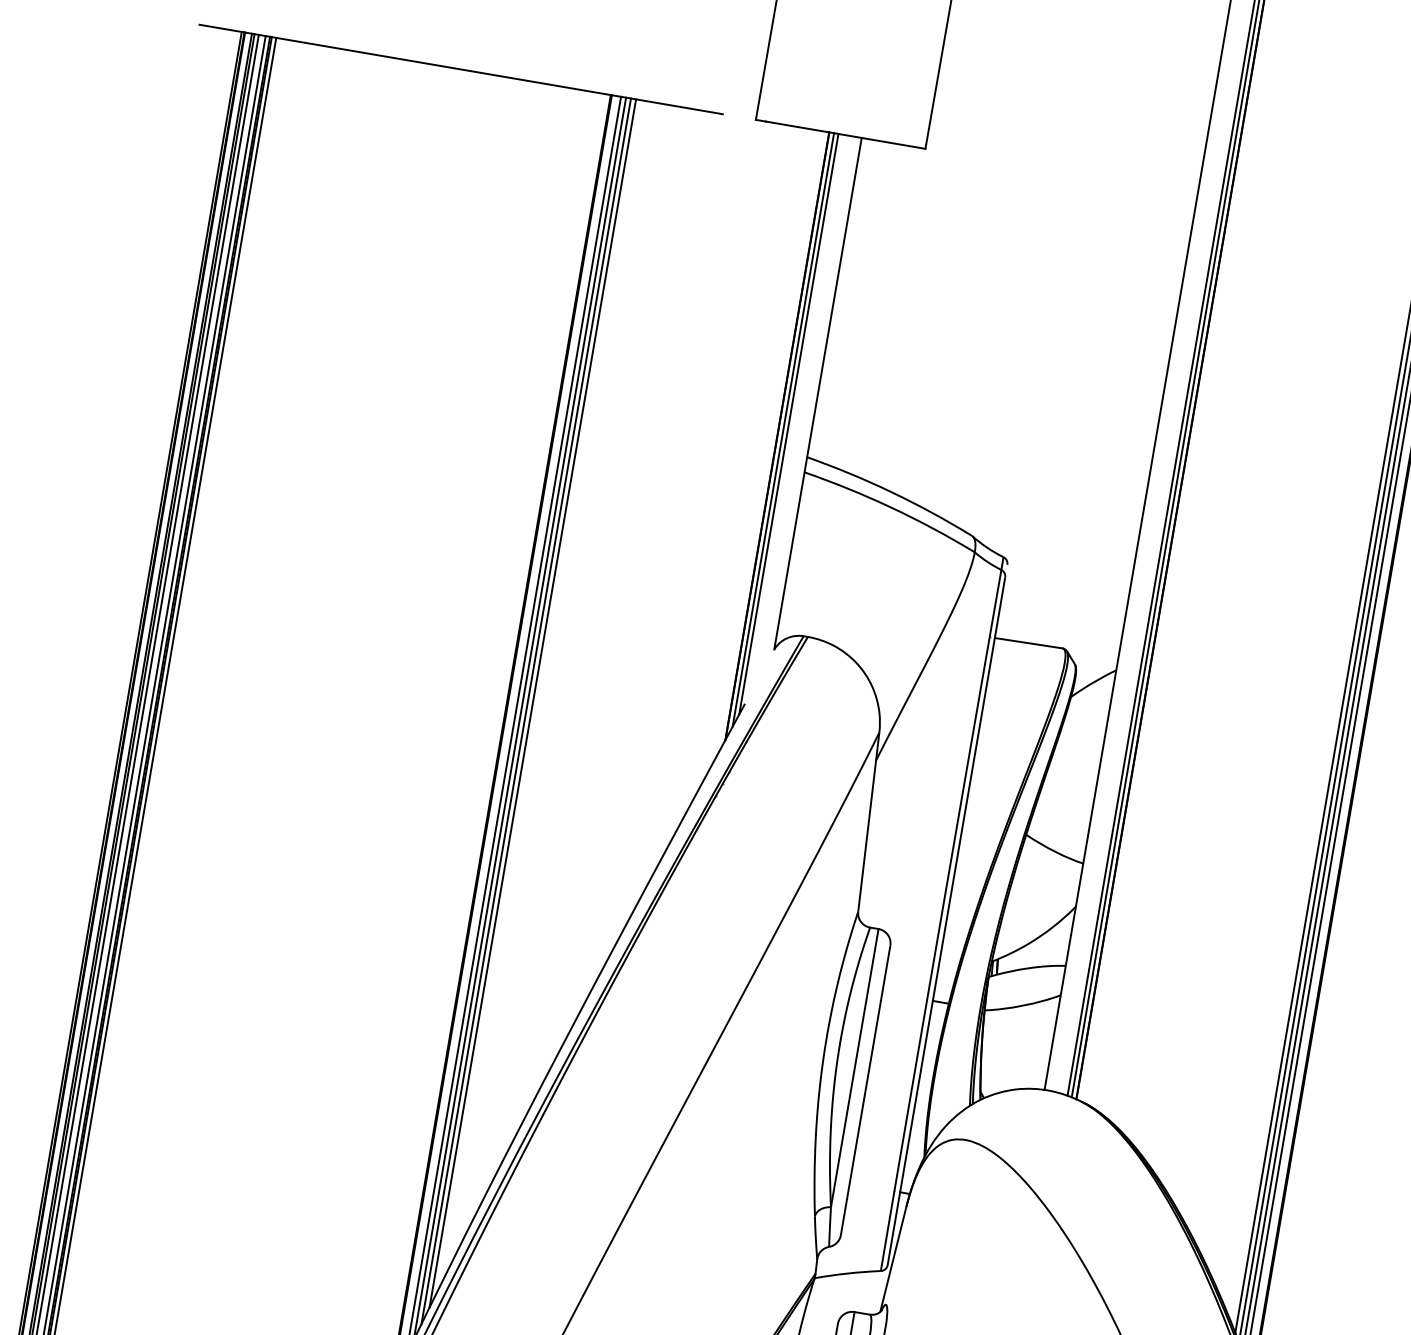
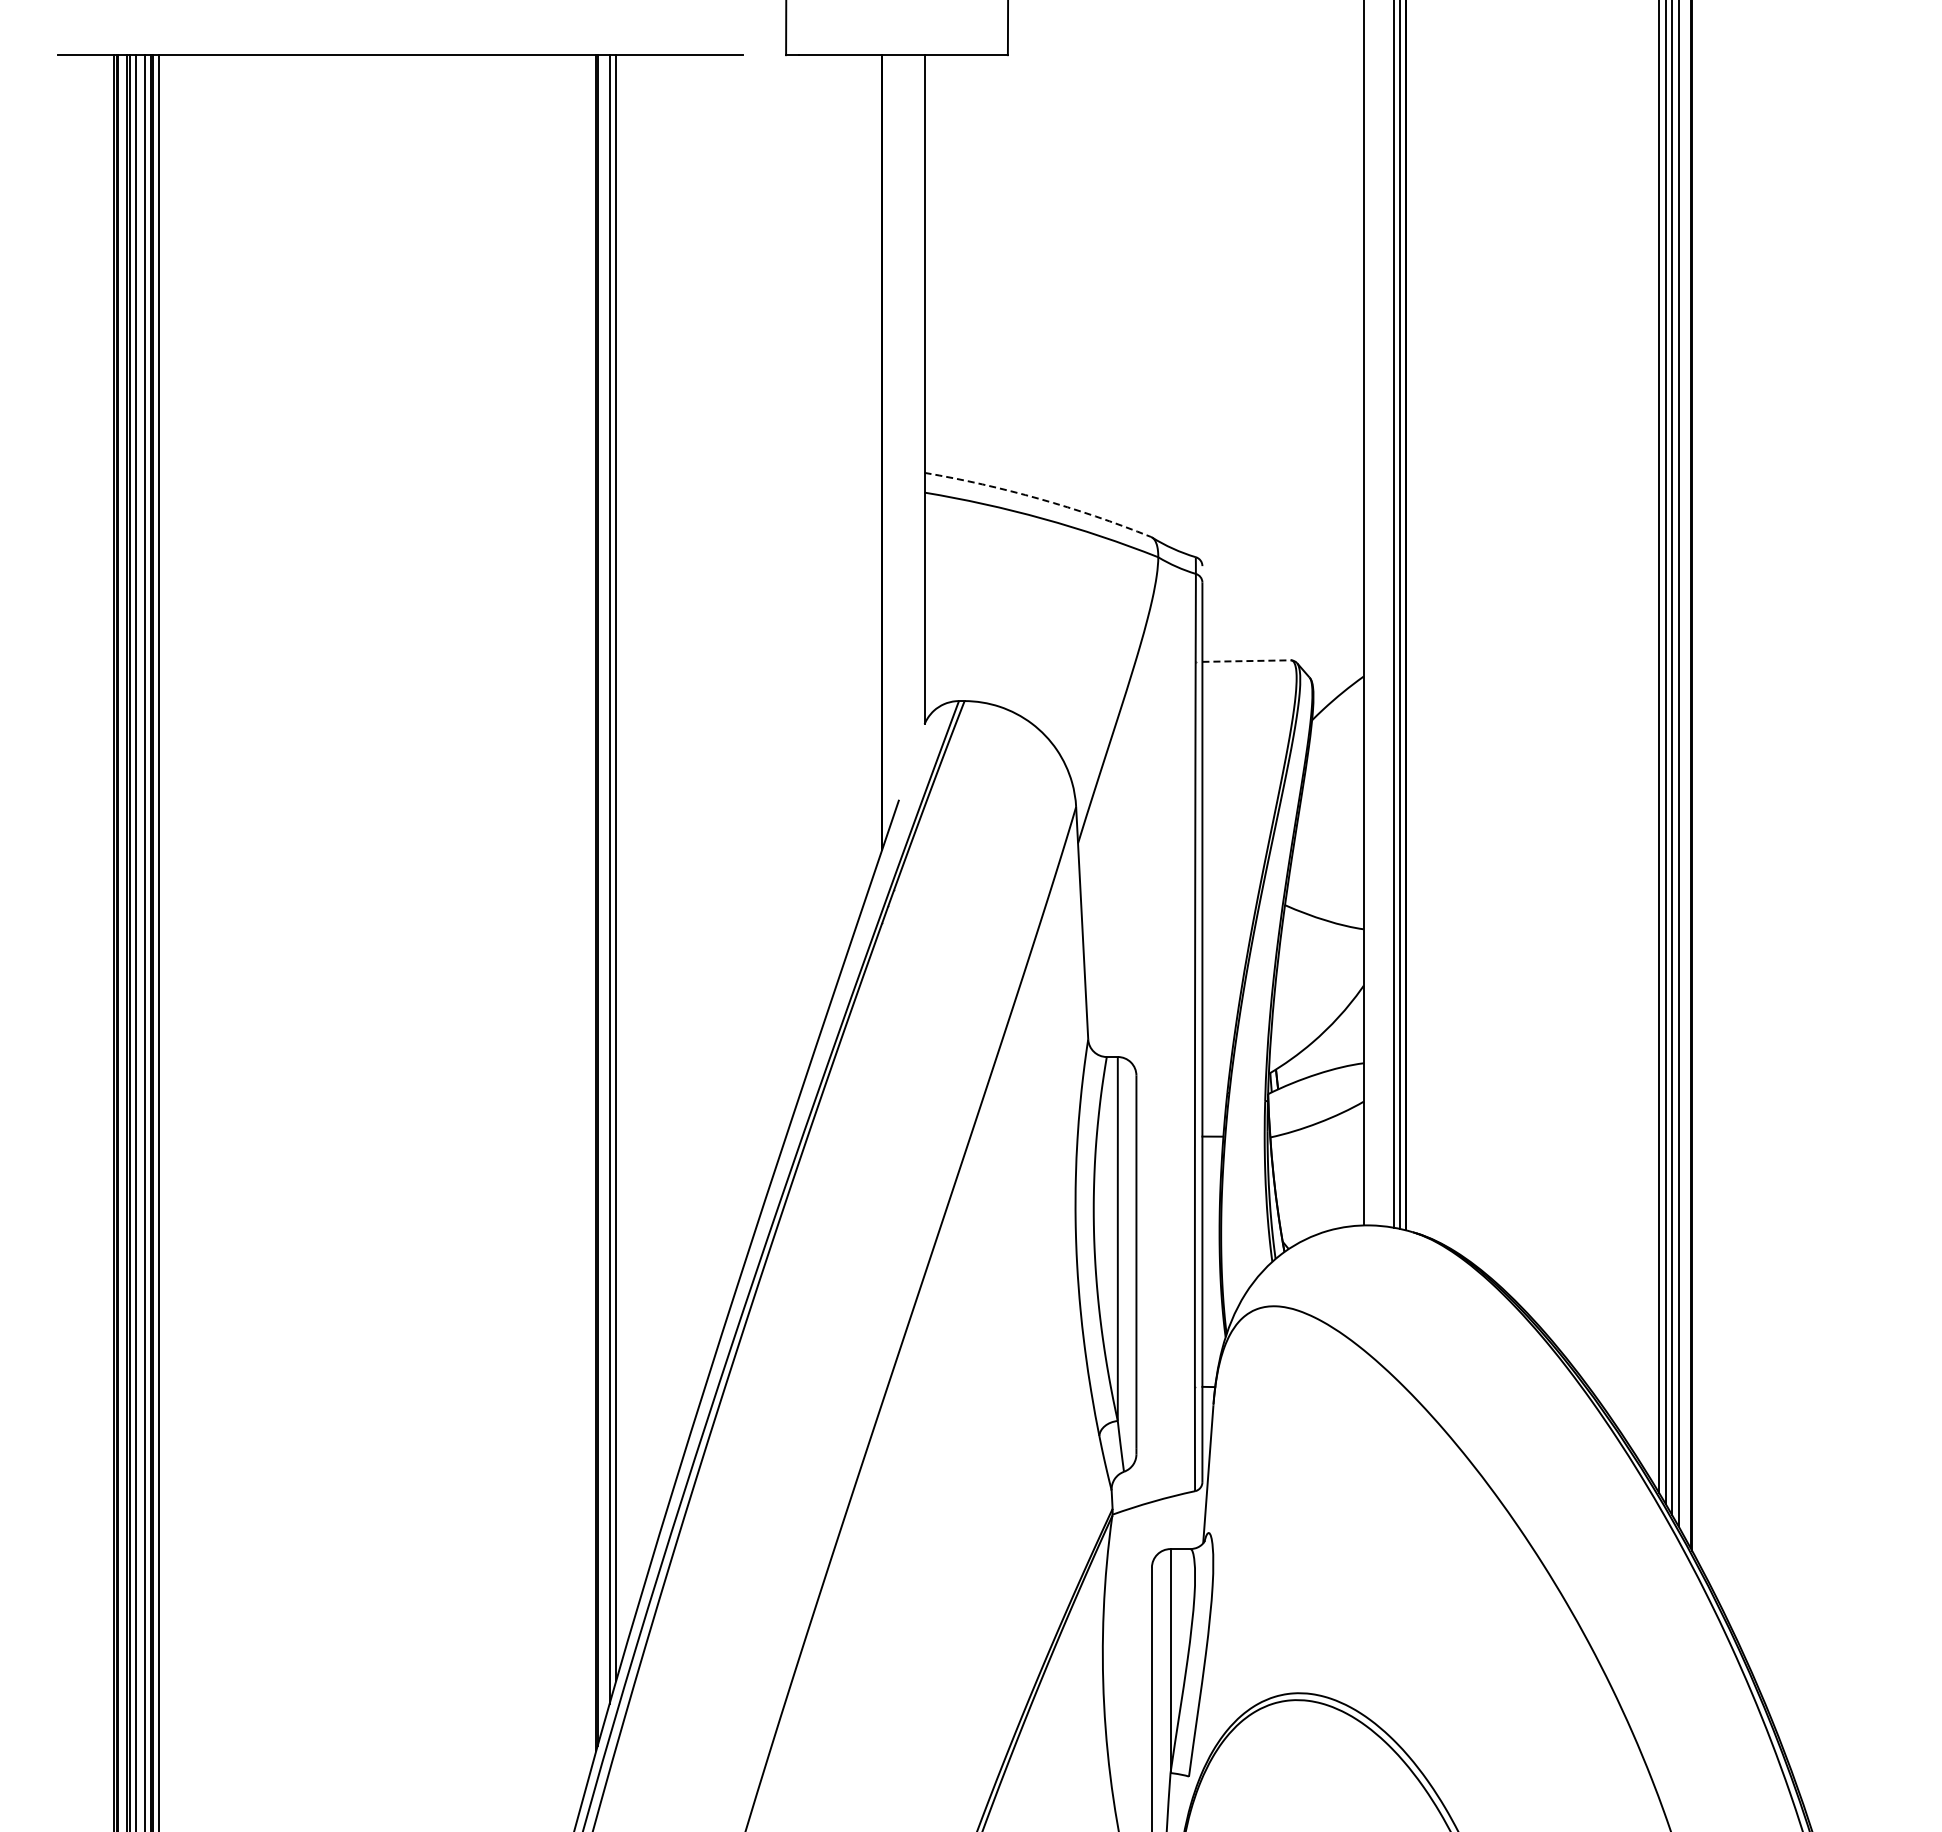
line: (789, 423) -> (894, 434), removed
line: (783, 430) -> (888, 443), removed
arc: (891, 491) -> (1039, 498), solid -> dashed
line: (1029, 643) -> (1247, 661), solid -> dashed
line: (532, 703) -> (629, 845), removed
line: (526, 711) -> (622, 856), removed

